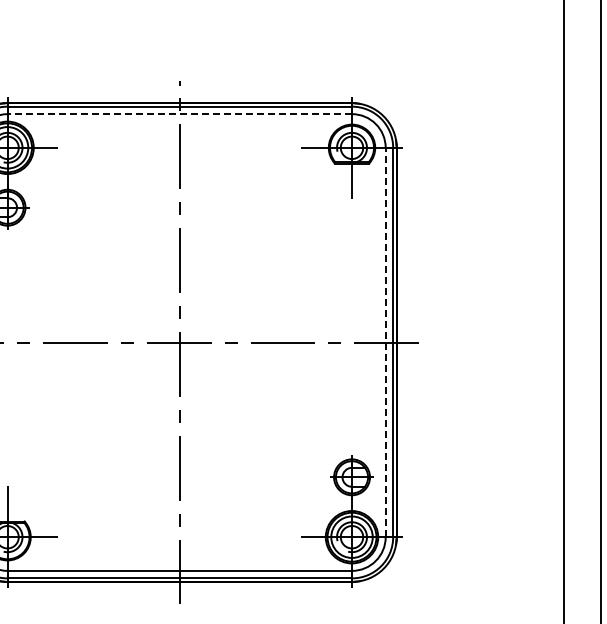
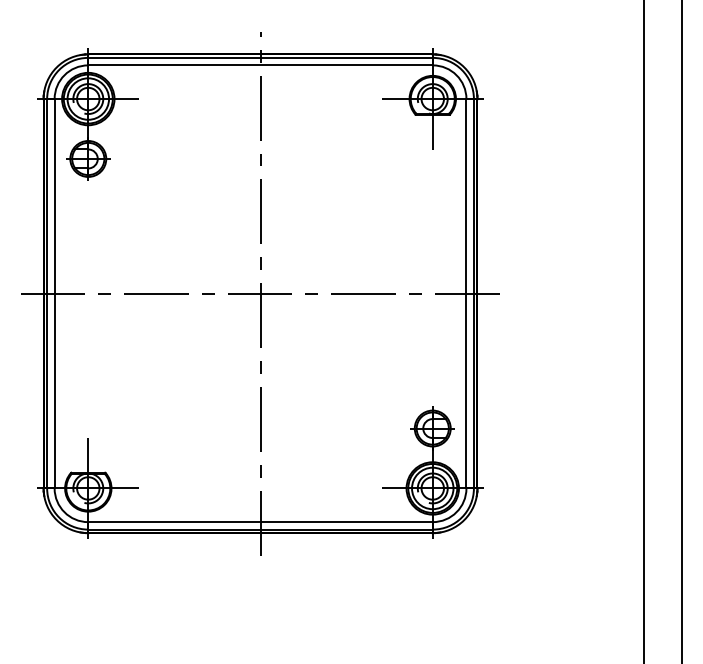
line: (179, 114) -> (260, 65), dashed -> solid
line: (385, 342) -> (466, 293), dashed -> solid

